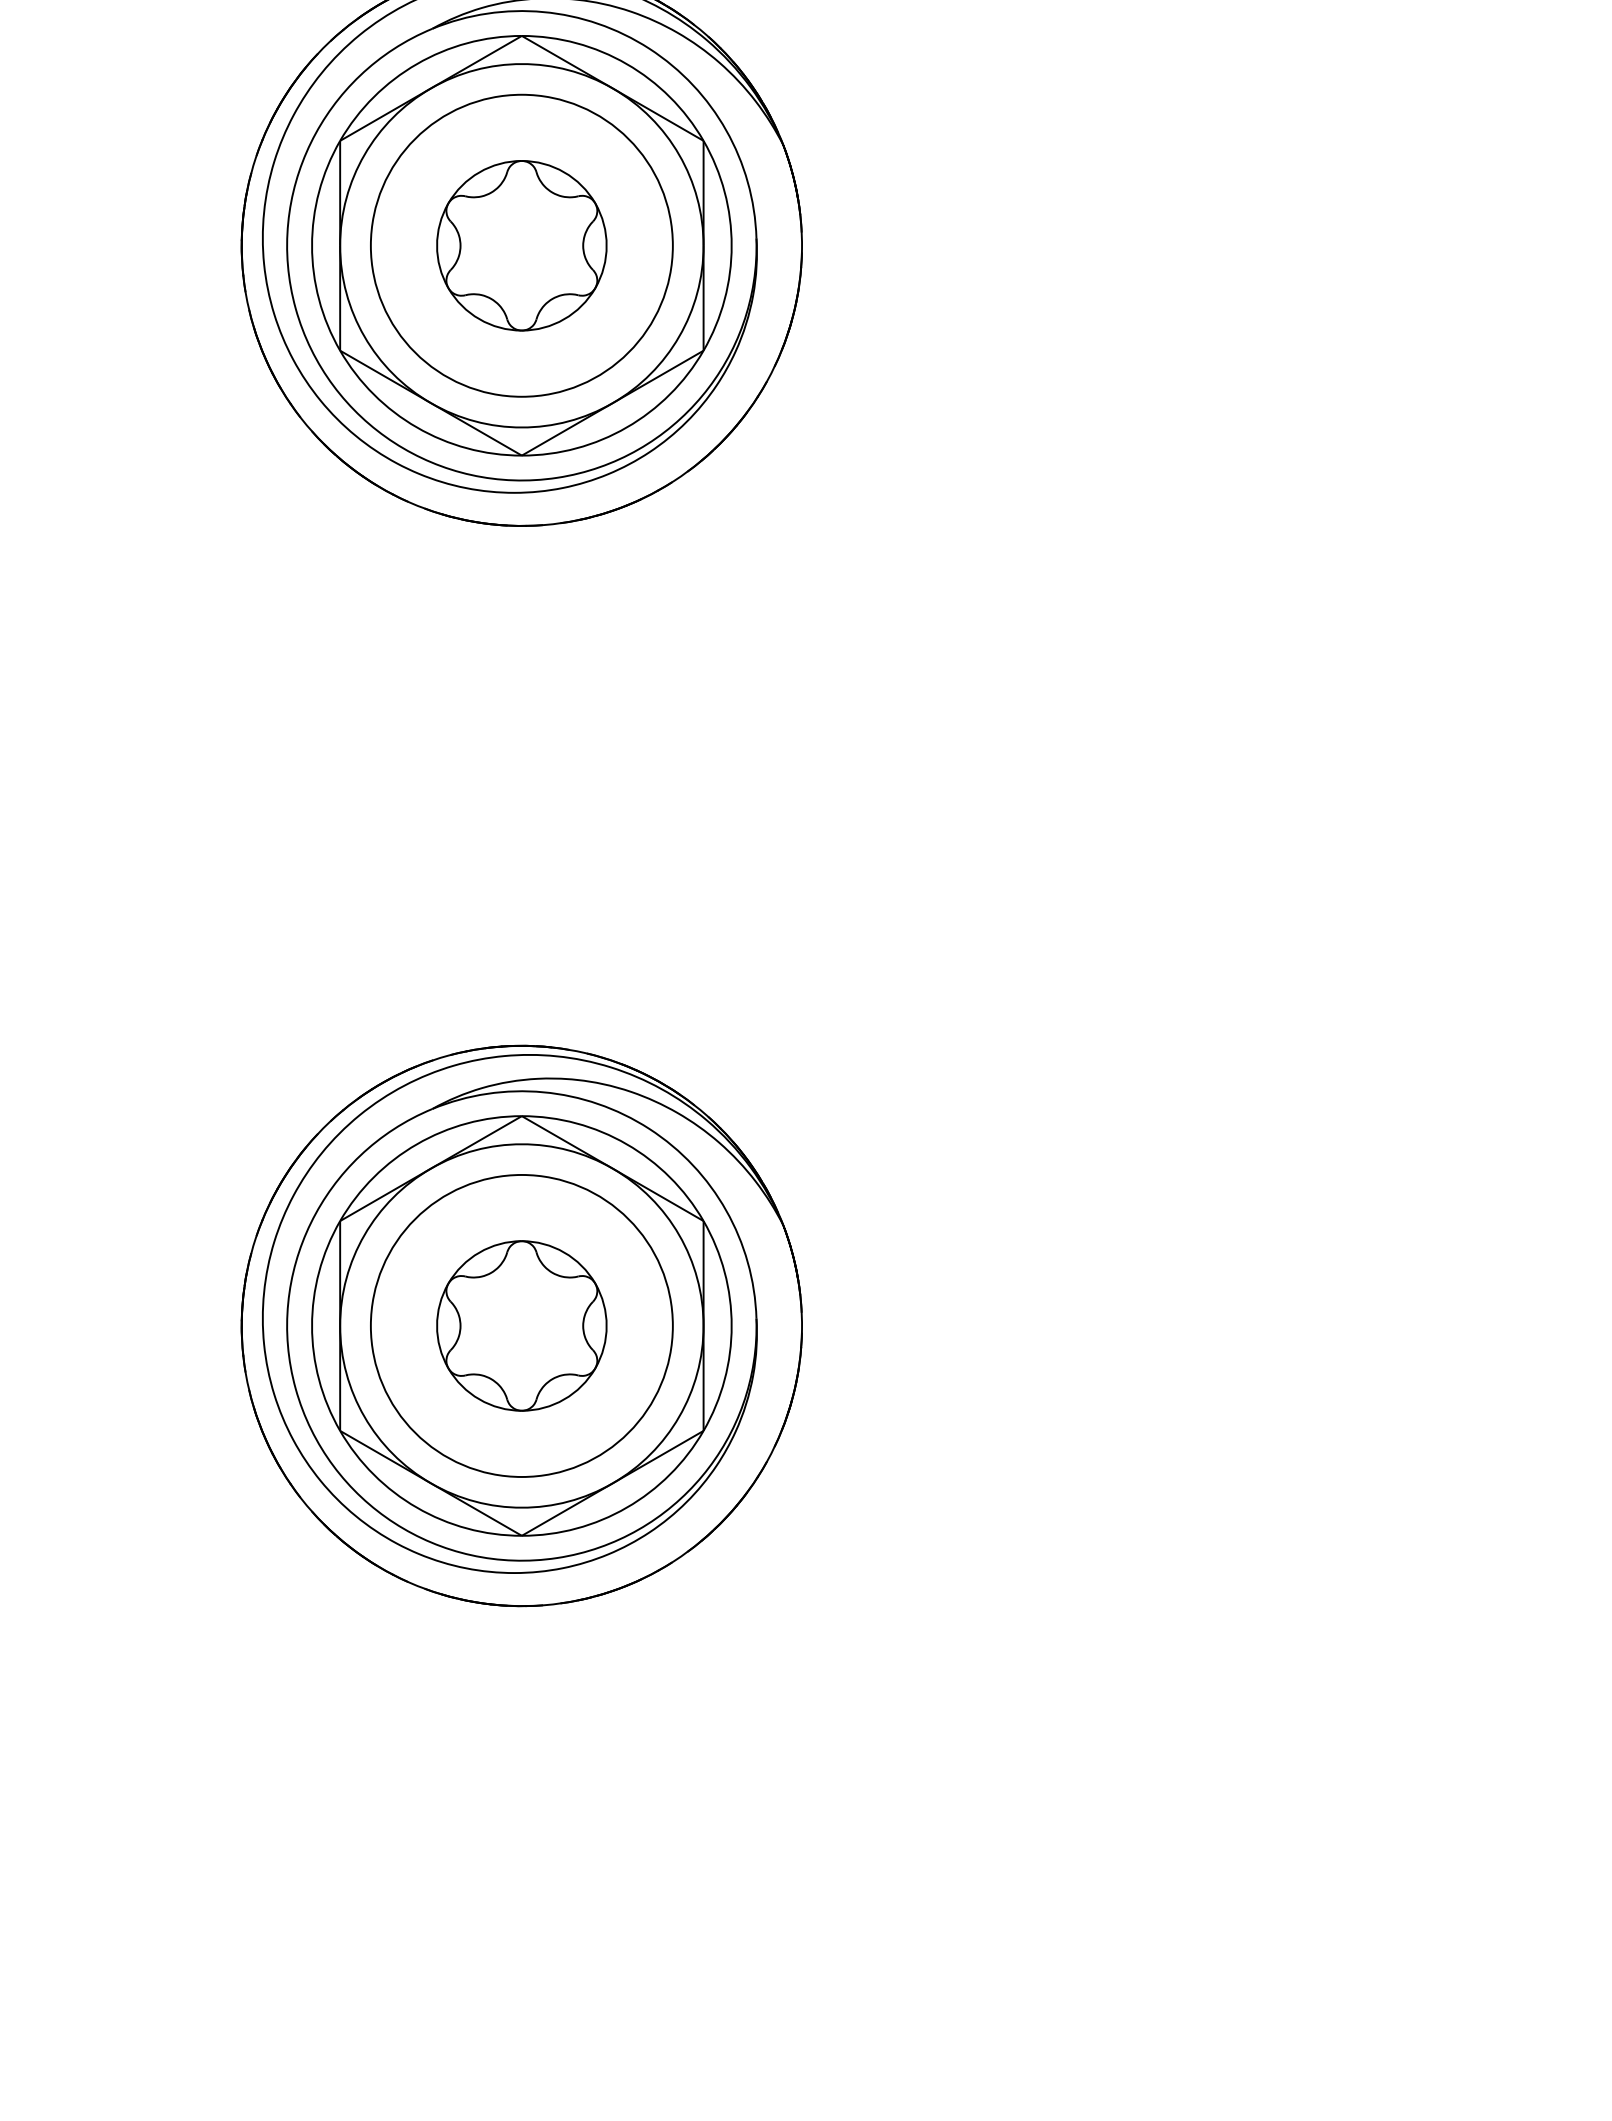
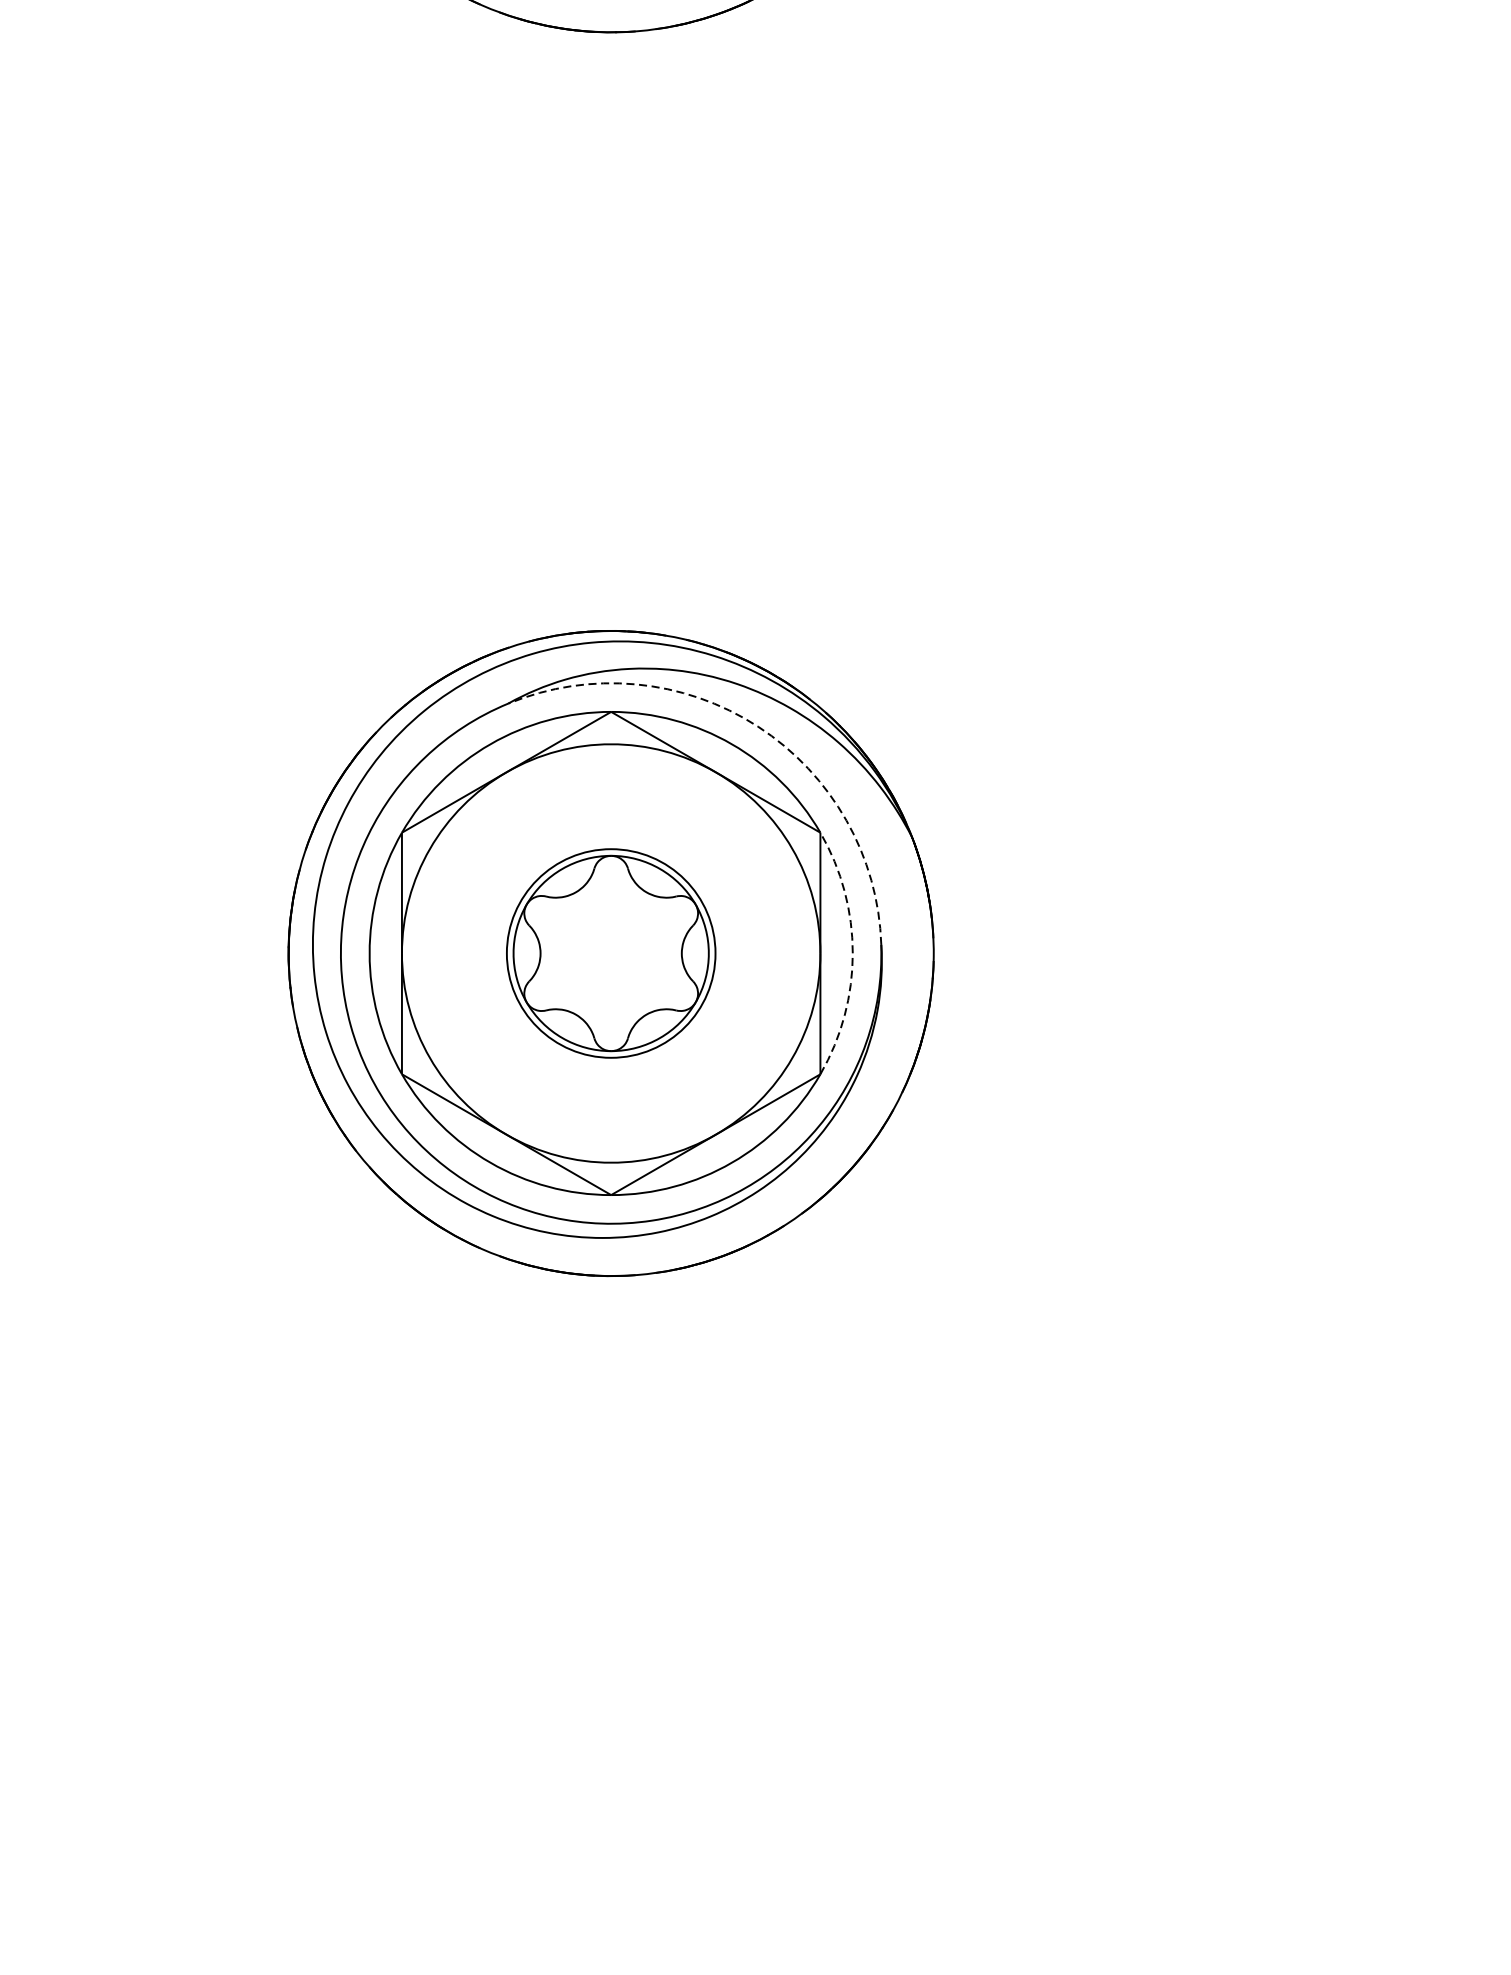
arc: (649, 1128) -> (758, 726), solid -> dashed
circle: (521, 1325) -> (610, 952), size x0.6
arc: (731, 1325) -> (852, 952), solid -> dashed

